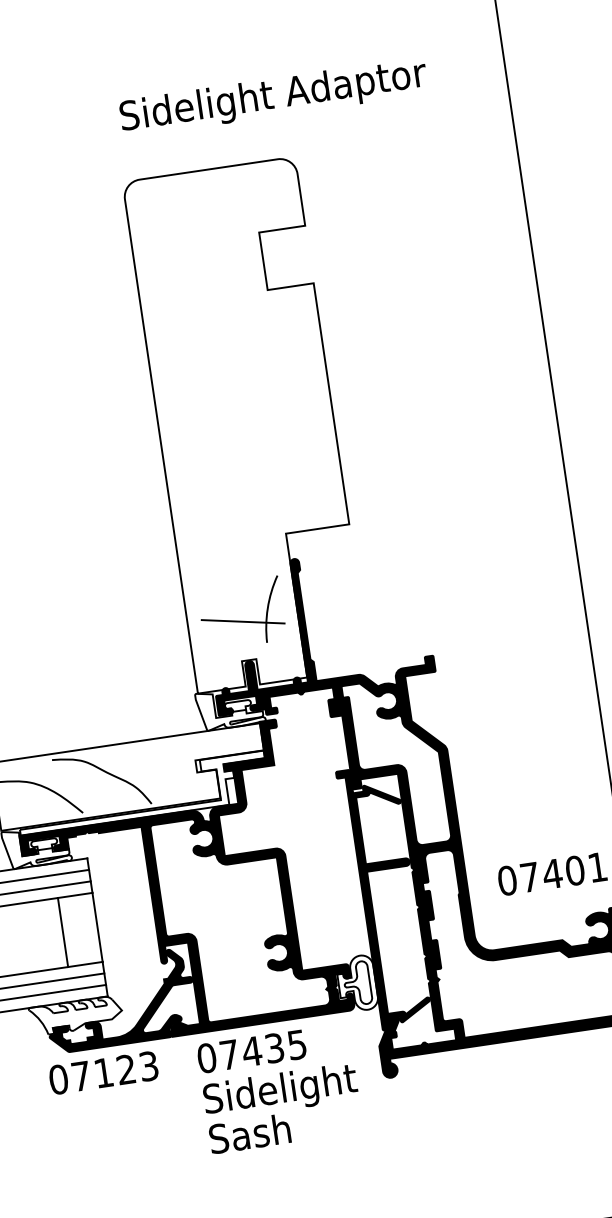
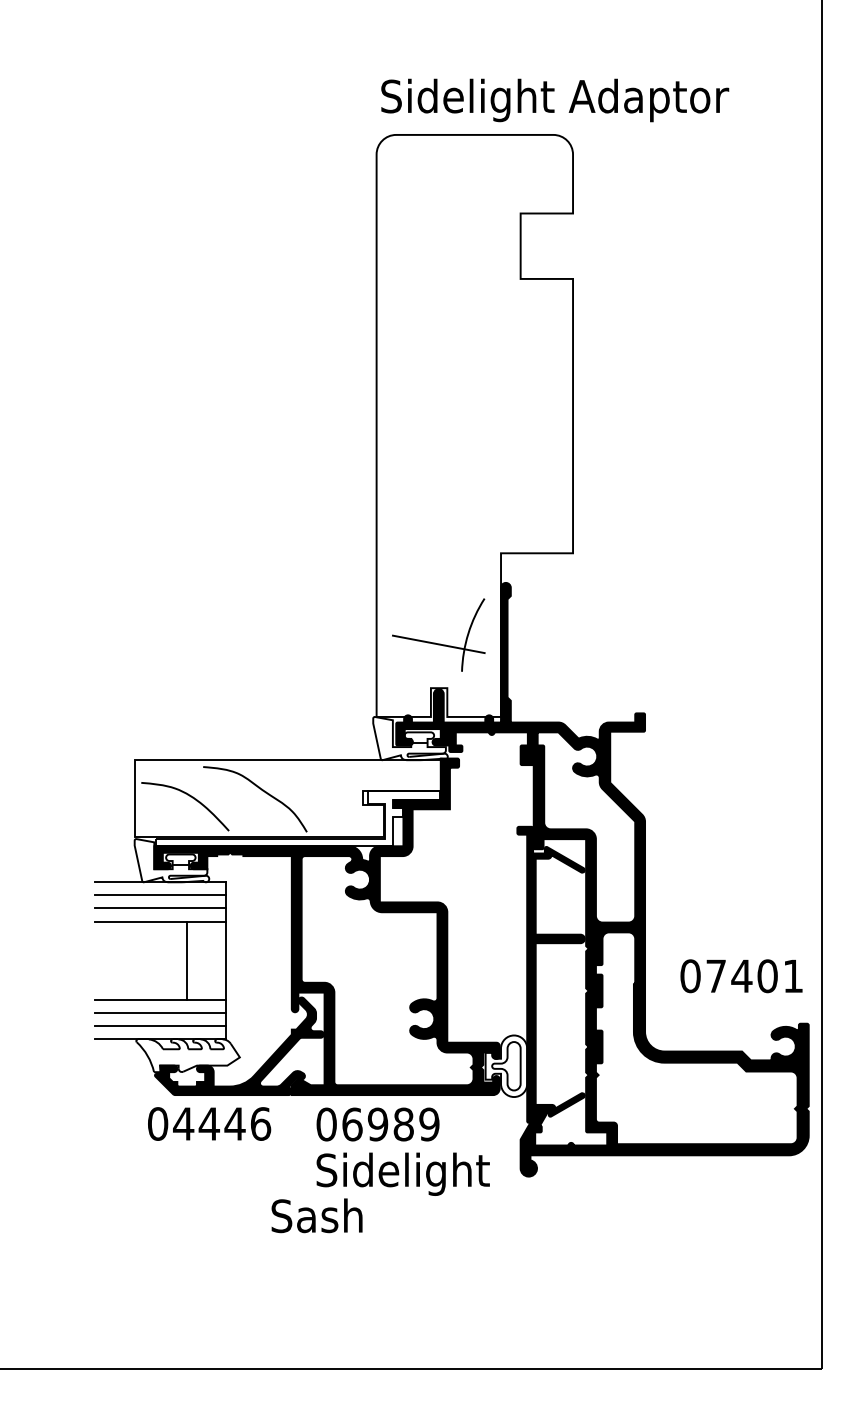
text: (274, 97) -> (555, 100), moved
text: (263, 1049) -> (390, 1124), 07435 -> 06989
text: (115, 1070) -> (222, 1123), 07123 -> 04446
text: (249, 1133) -> (316, 1215), moved

